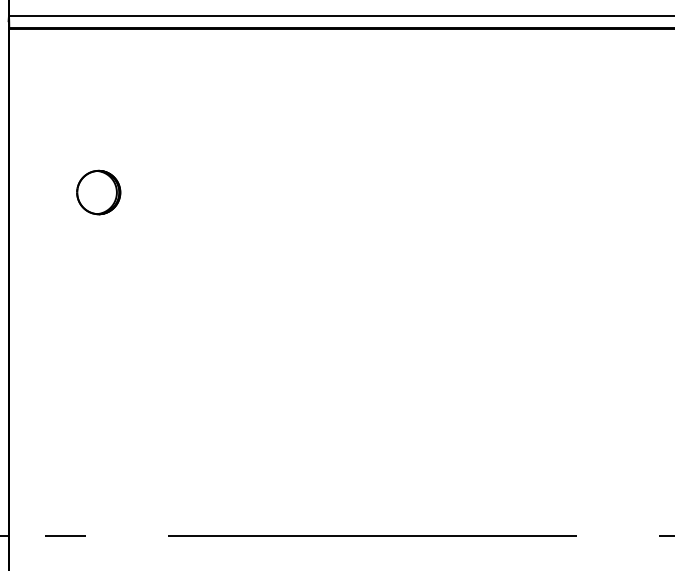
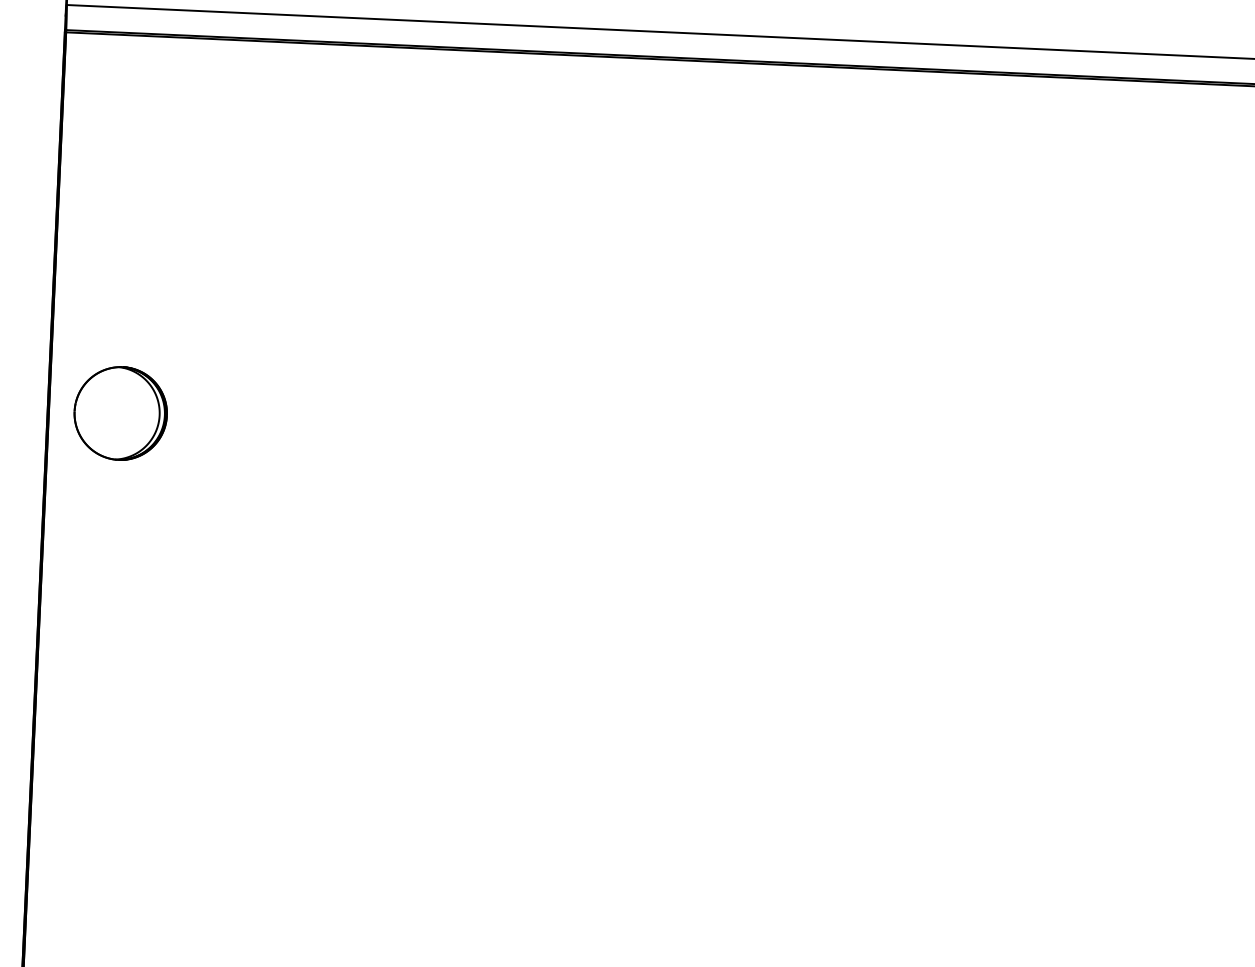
part: (98, 192) -> (120, 413), moved

